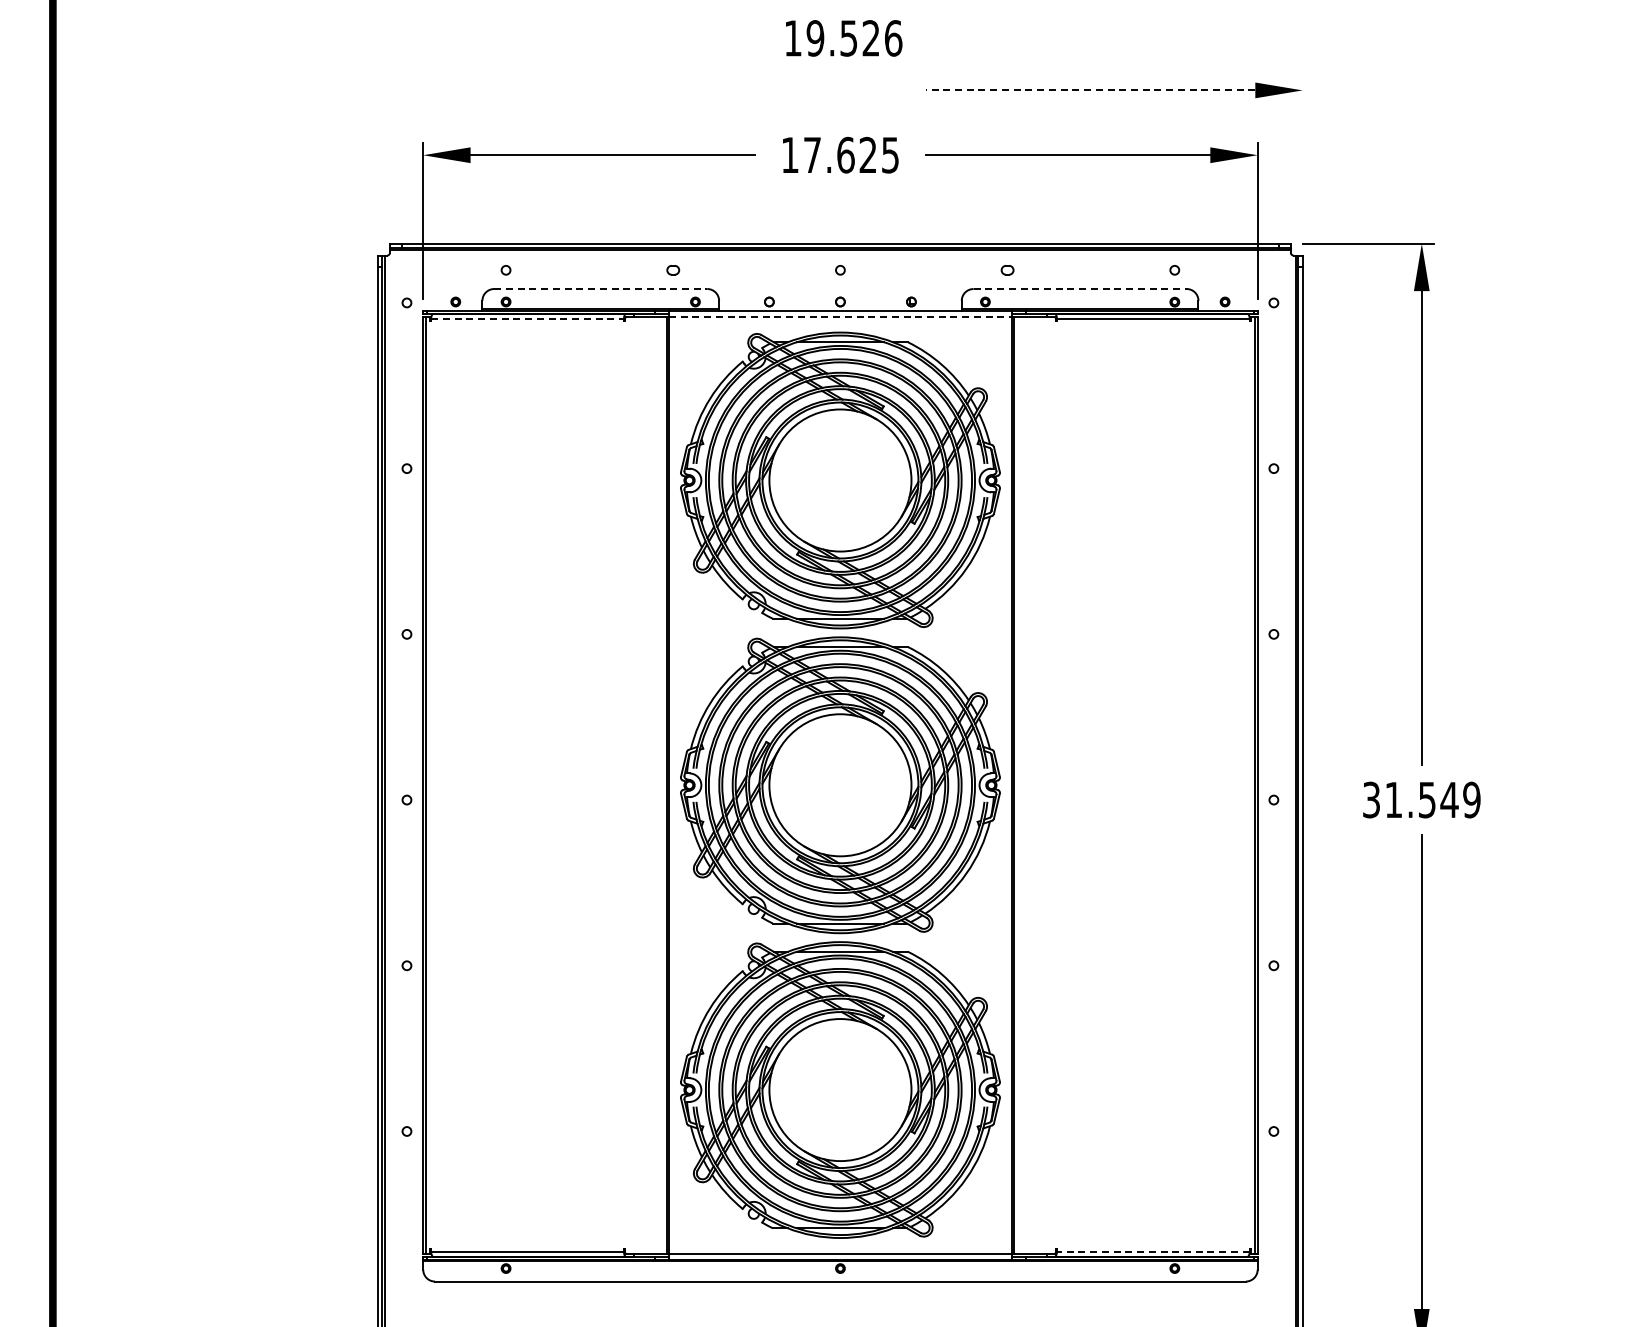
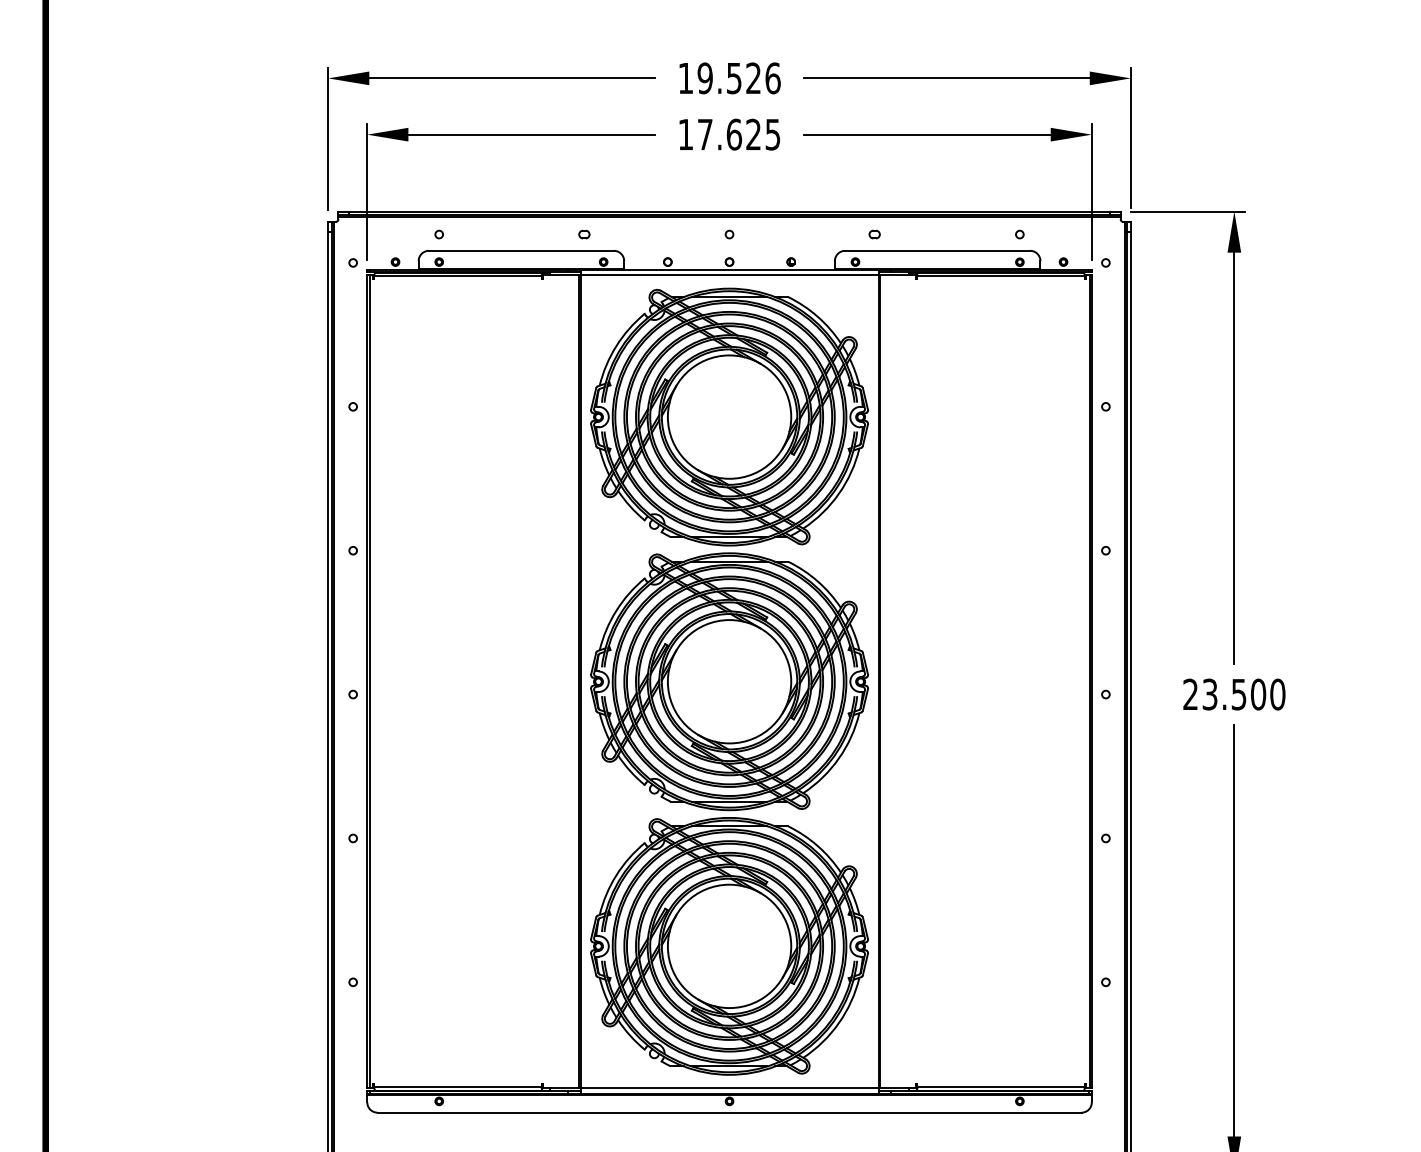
text: (844, 38) -> (730, 78), moved
part: (566, 90) -> (491, 78), added
line: (1090, 90) -> (946, 78), dashed -> solid
line: (1302, 158) -> (1130, 137), added
line: (600, 289) -> (521, 251), dashed -> solid
line: (1080, 289) -> (937, 251), dashed -> solid
line: (840, 317) -> (729, 275), dashed -> solid
line: (528, 318) -> (458, 276), dashed -> solid
text: (1421, 799) -> (1234, 694), 31.549 -> 23.500
line: (1152, 1252) -> (1000, 1087), dashed -> solid

